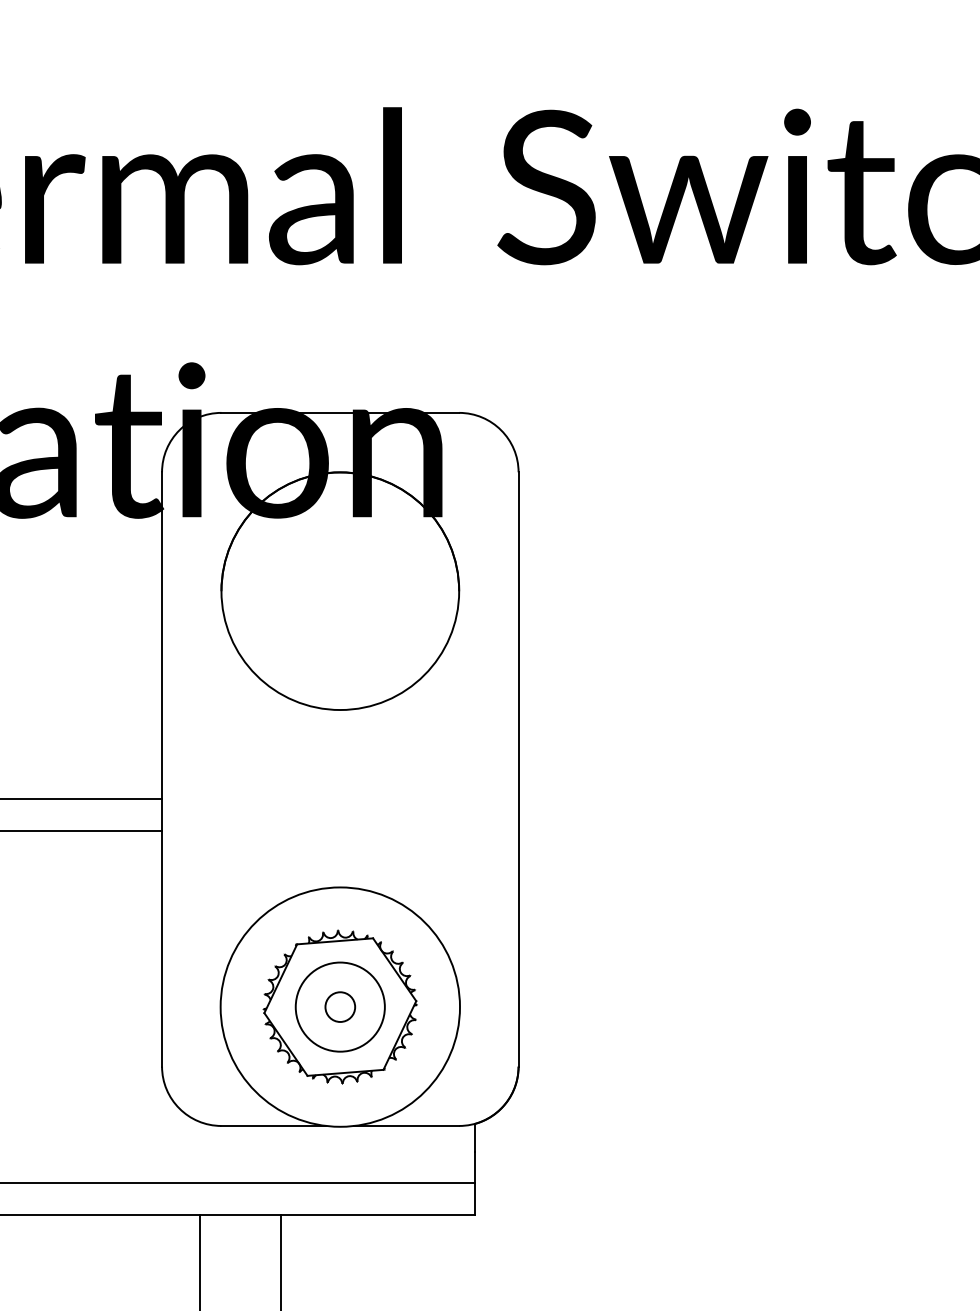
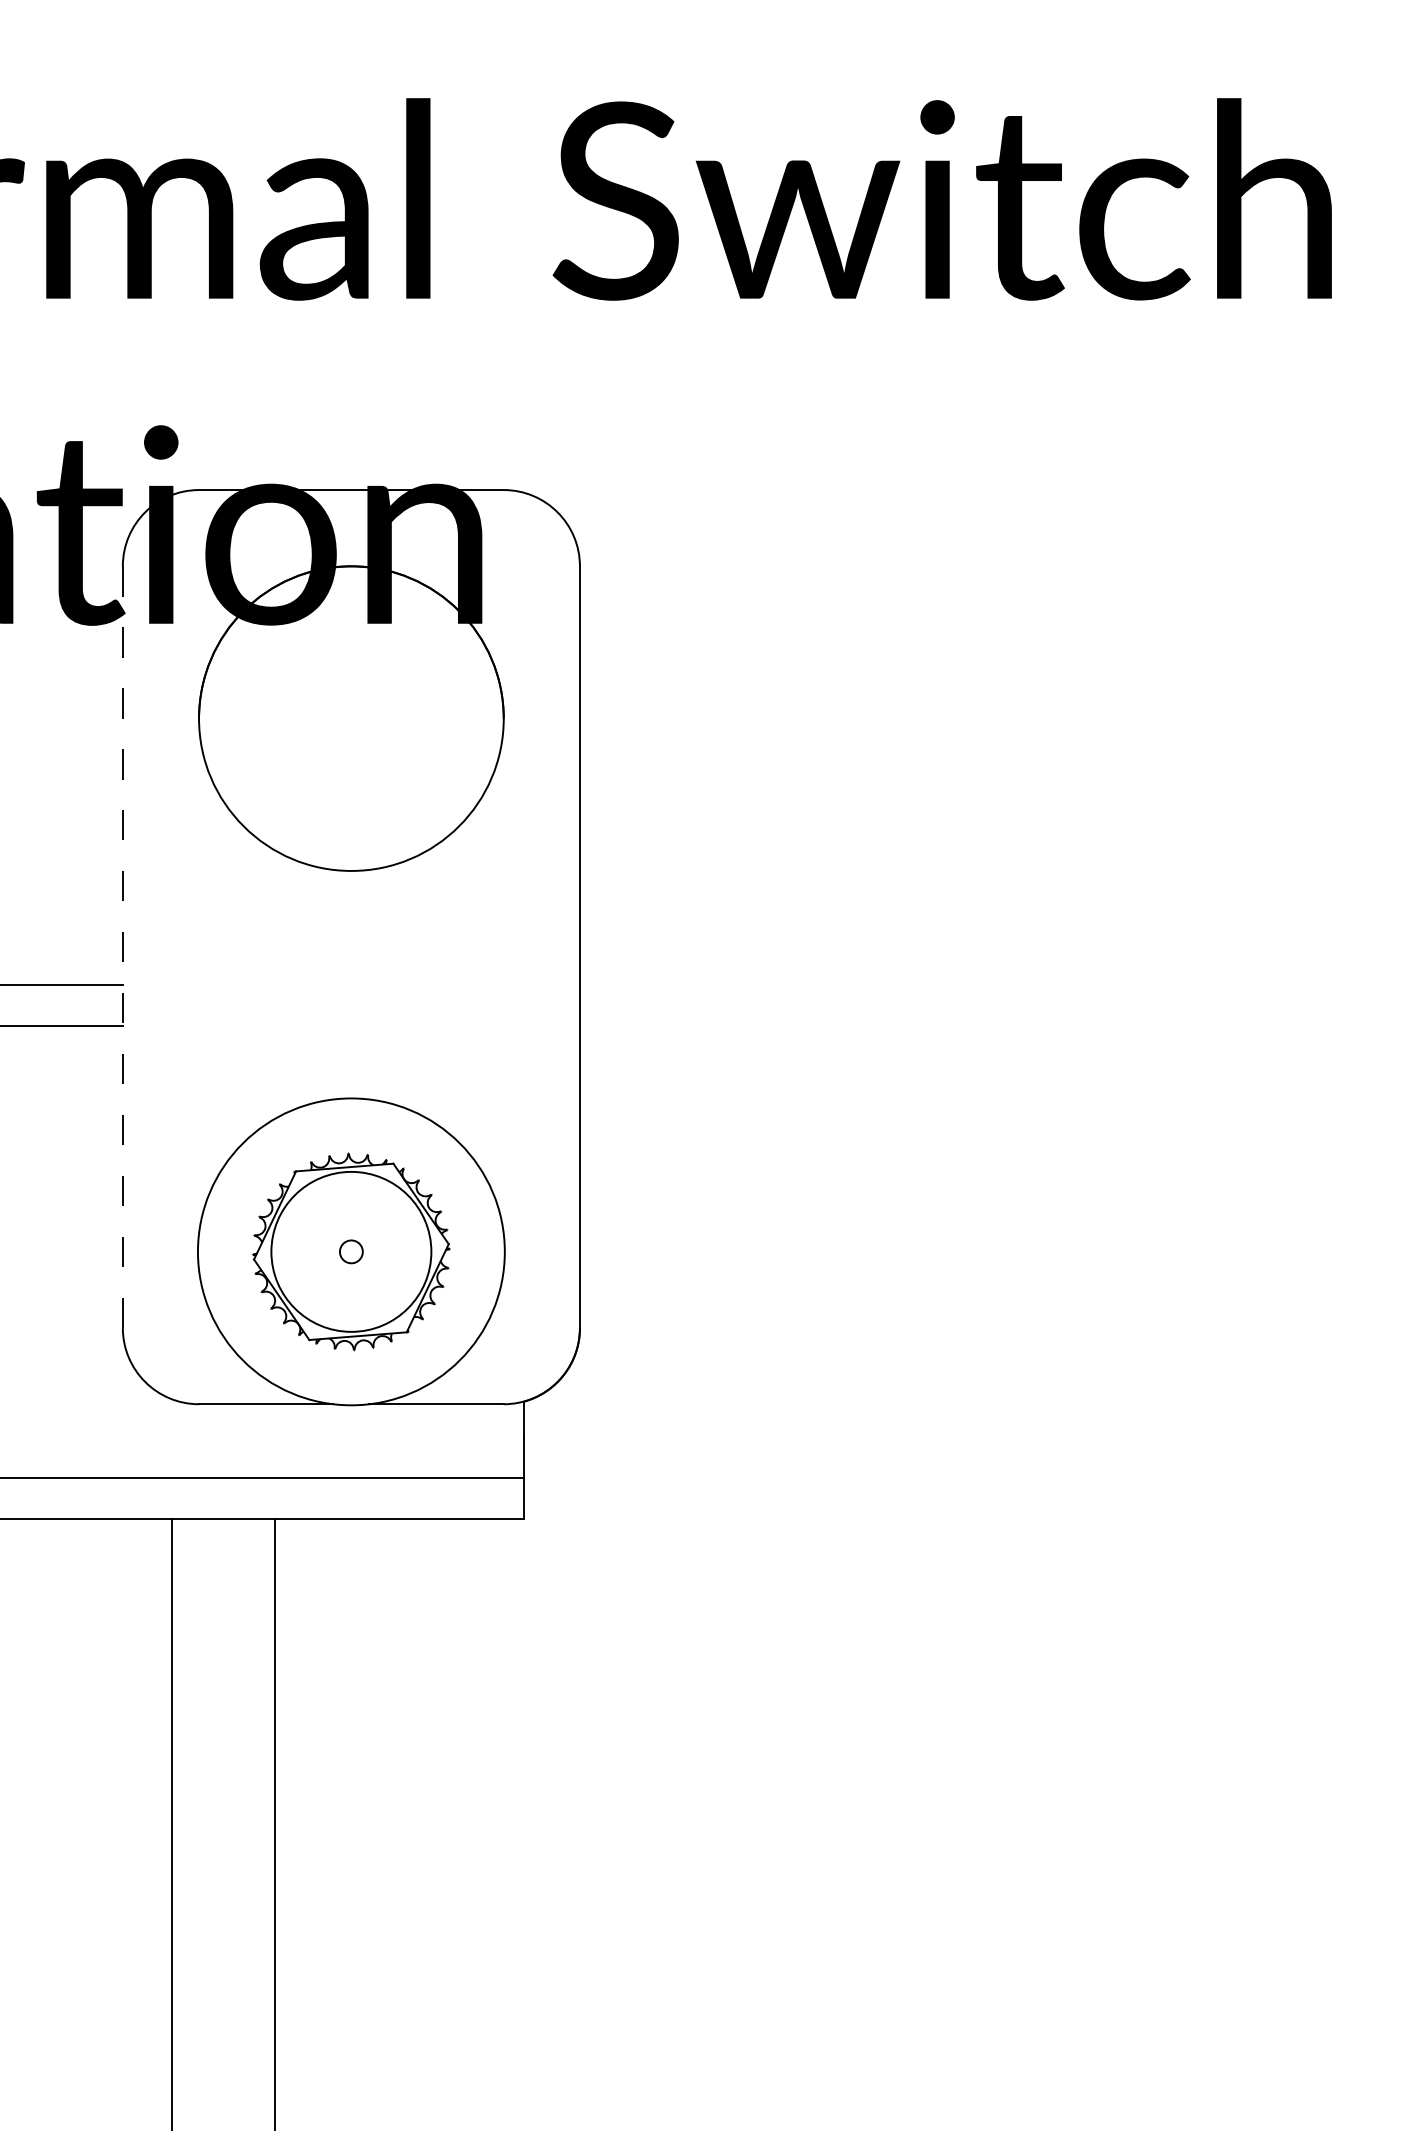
line: (161, 769) -> (122, 947), solid -> dashed
circle: (340, 1006) -> (351, 1251), size x0.6
circle: (340, 1006) -> (351, 1251), size x1.4

